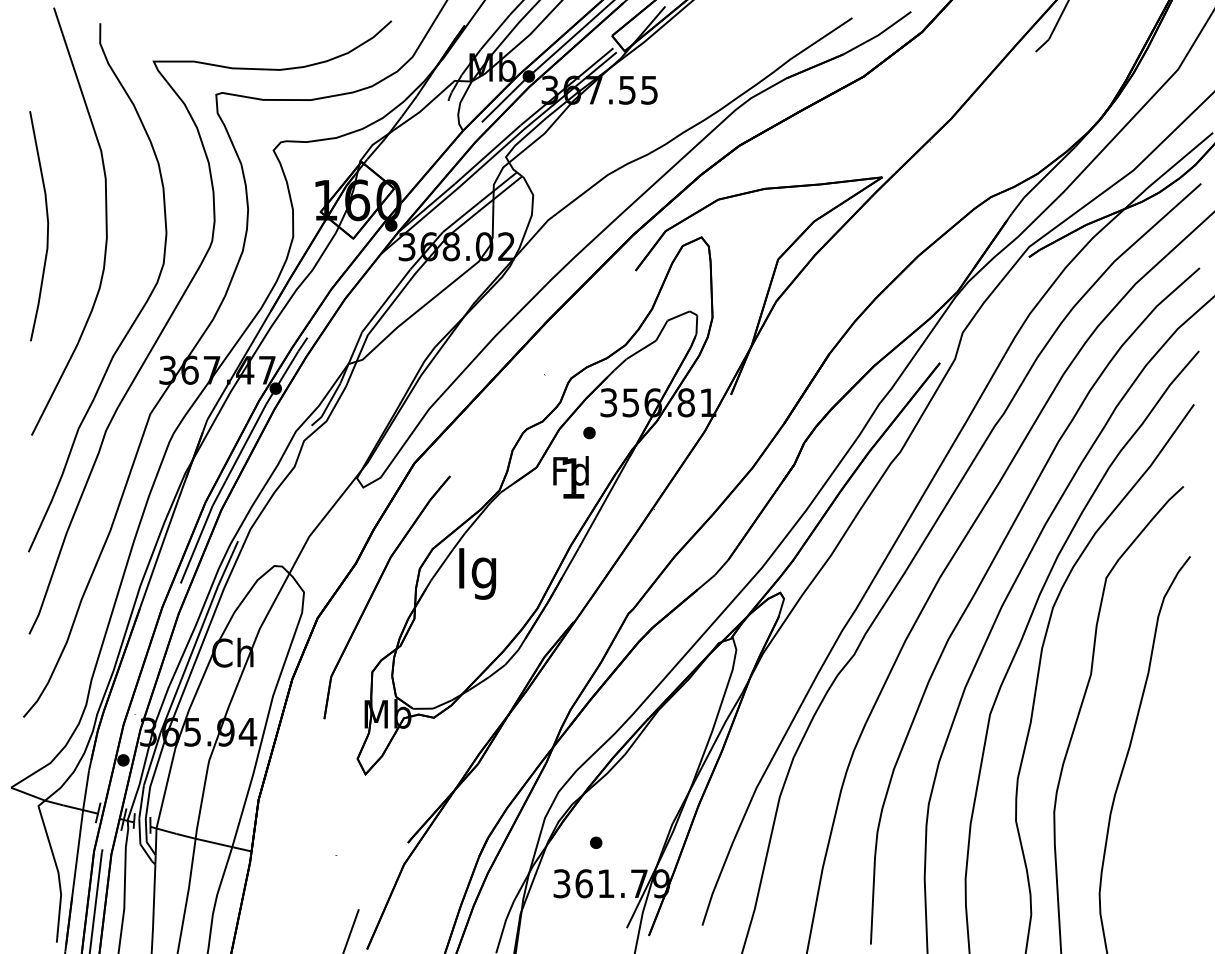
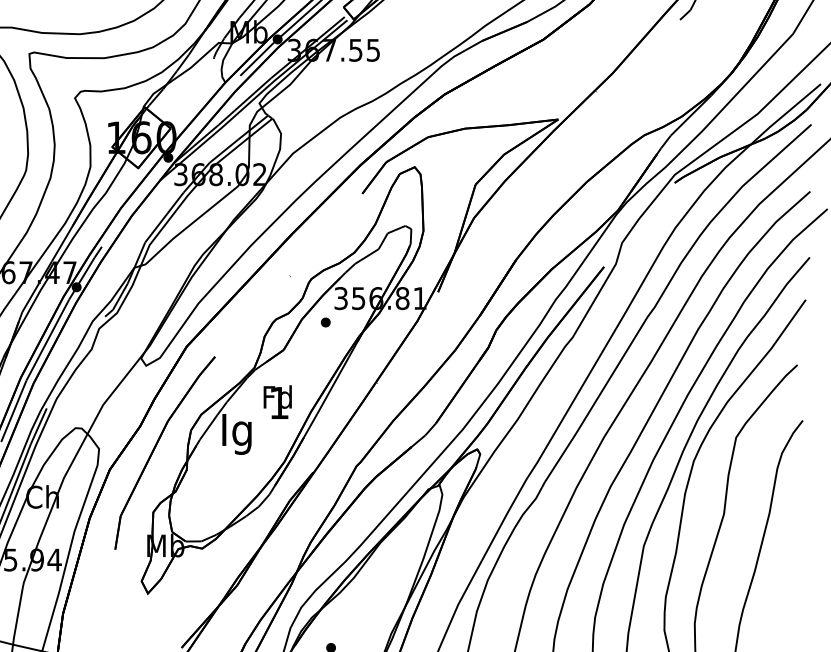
text: (570, 477) -> (277, 402), moved

